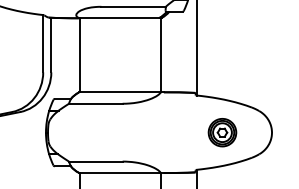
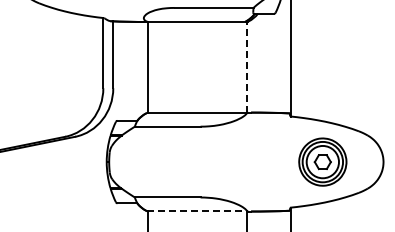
line: (160, 55) -> (247, 67), solid -> dashed
part: (222, 132) -> (322, 161), size x1.4
line: (119, 173) -> (196, 211), solid -> dashed

